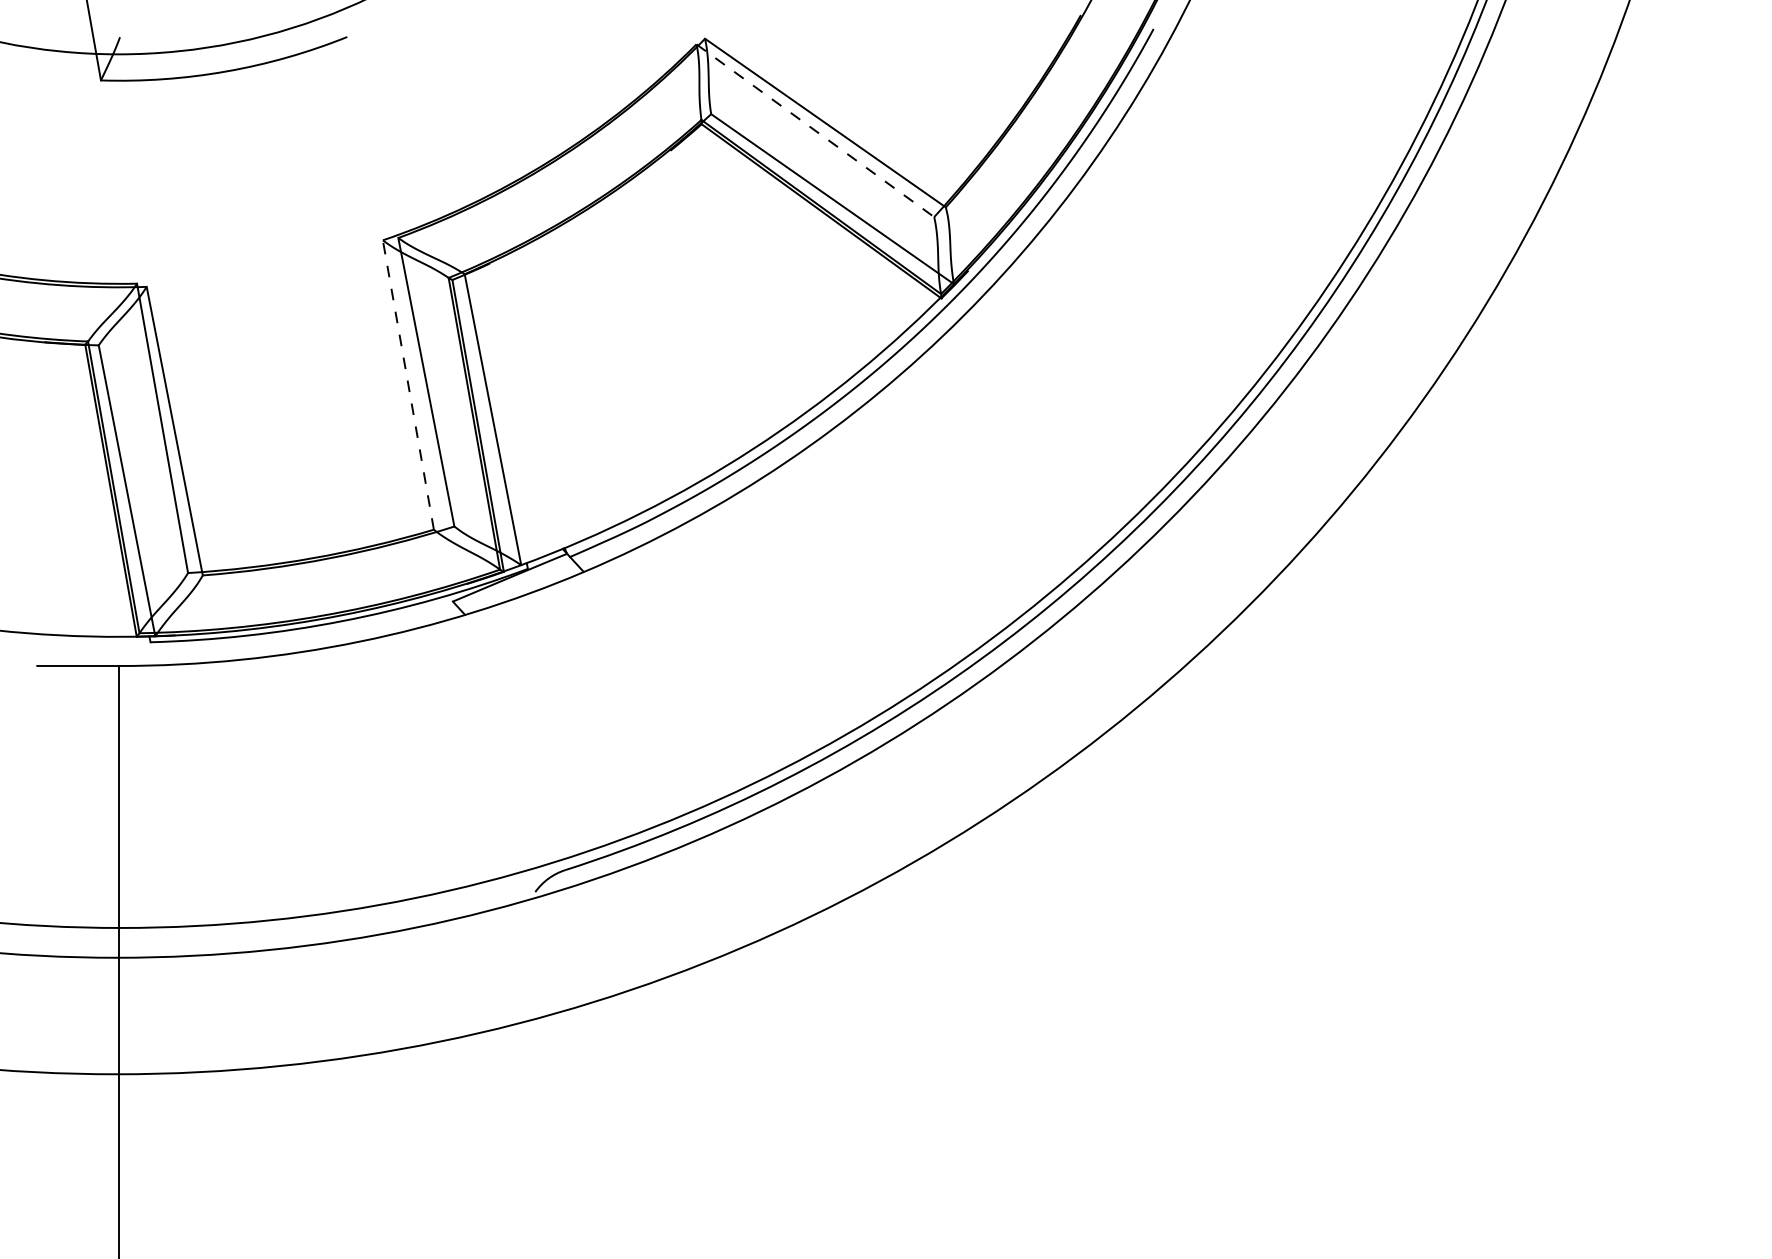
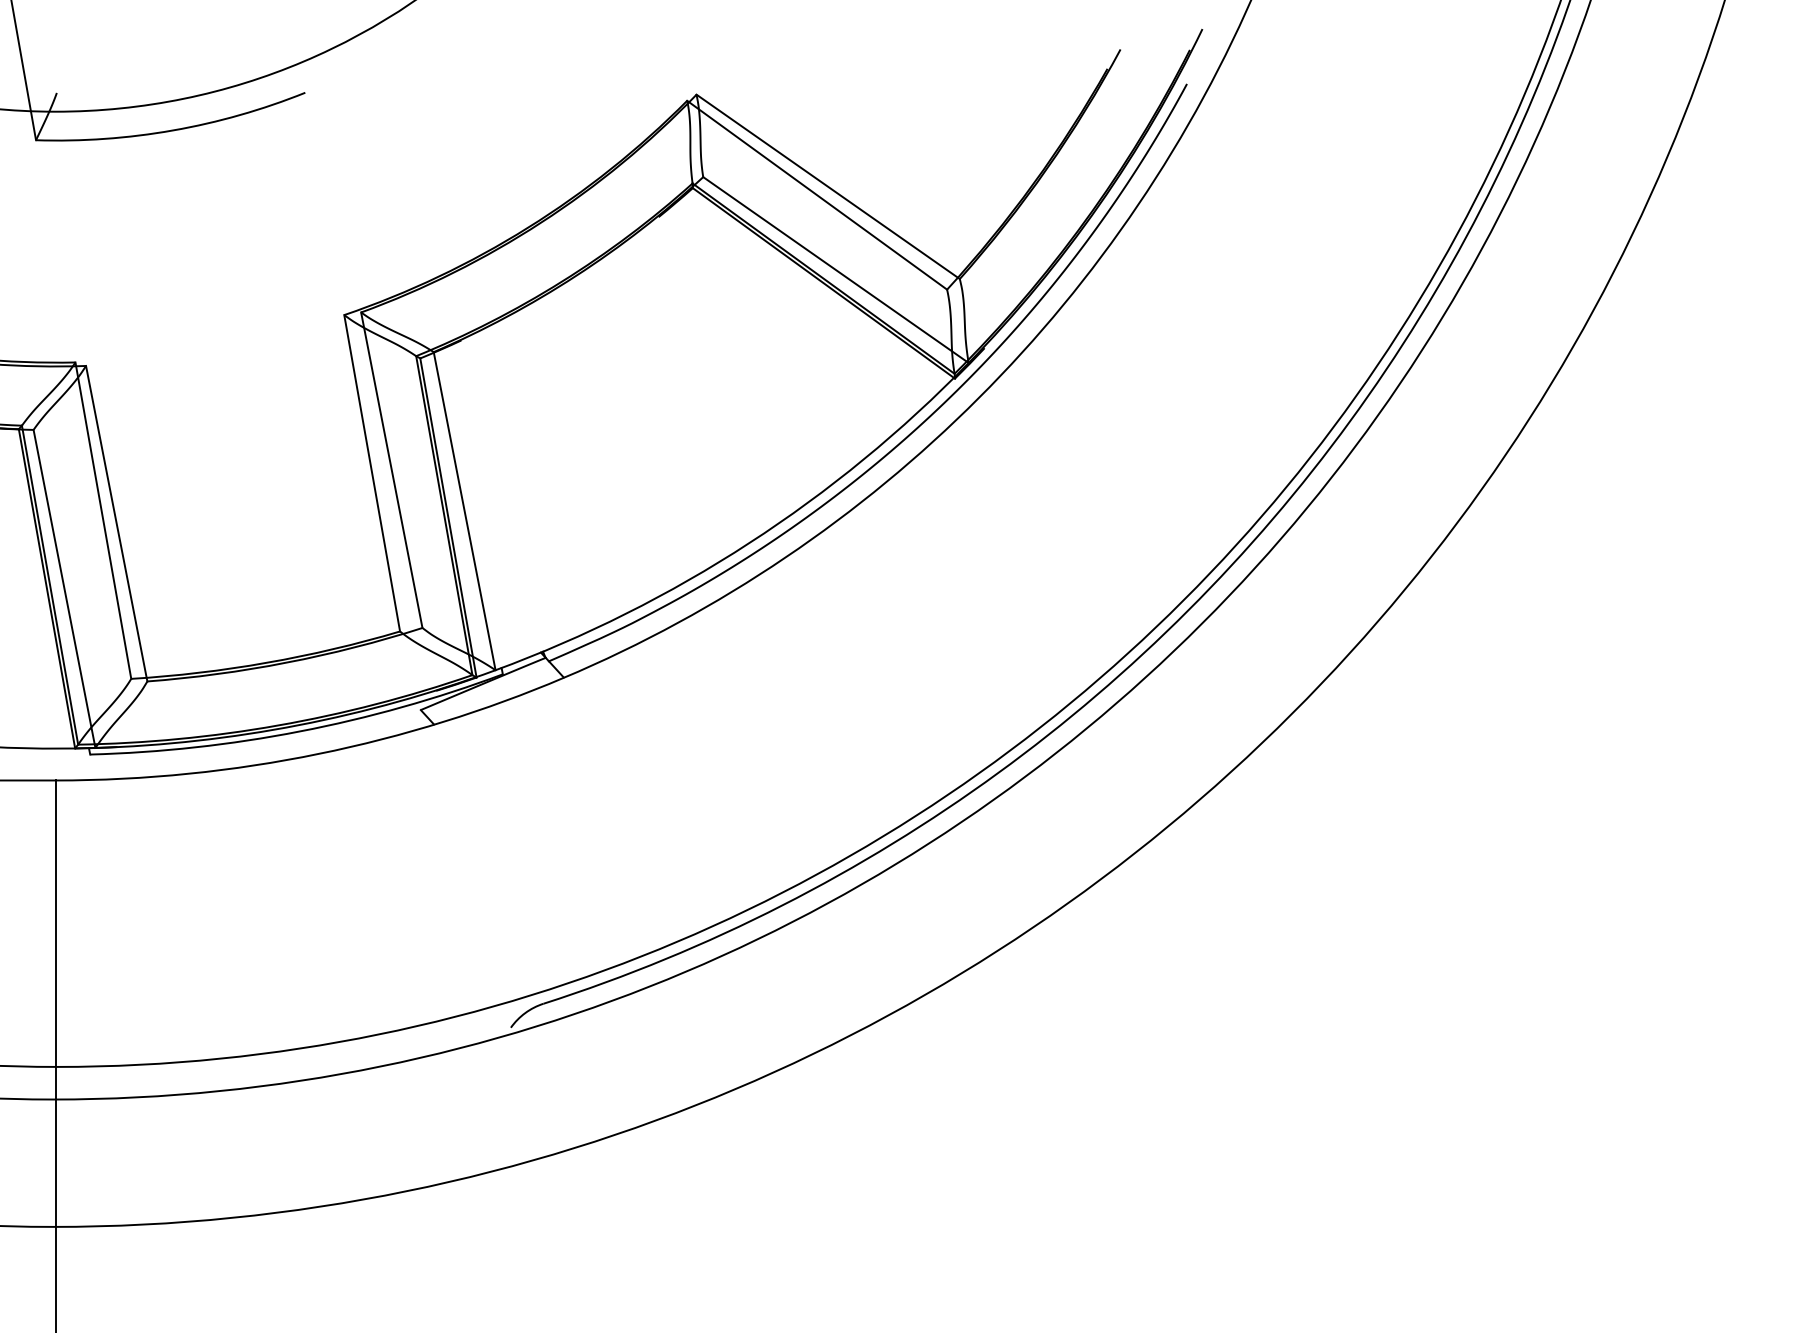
line: (815, 130) -> (817, 194), dashed -> solid
line: (408, 385) -> (372, 473), dashed -> solid

